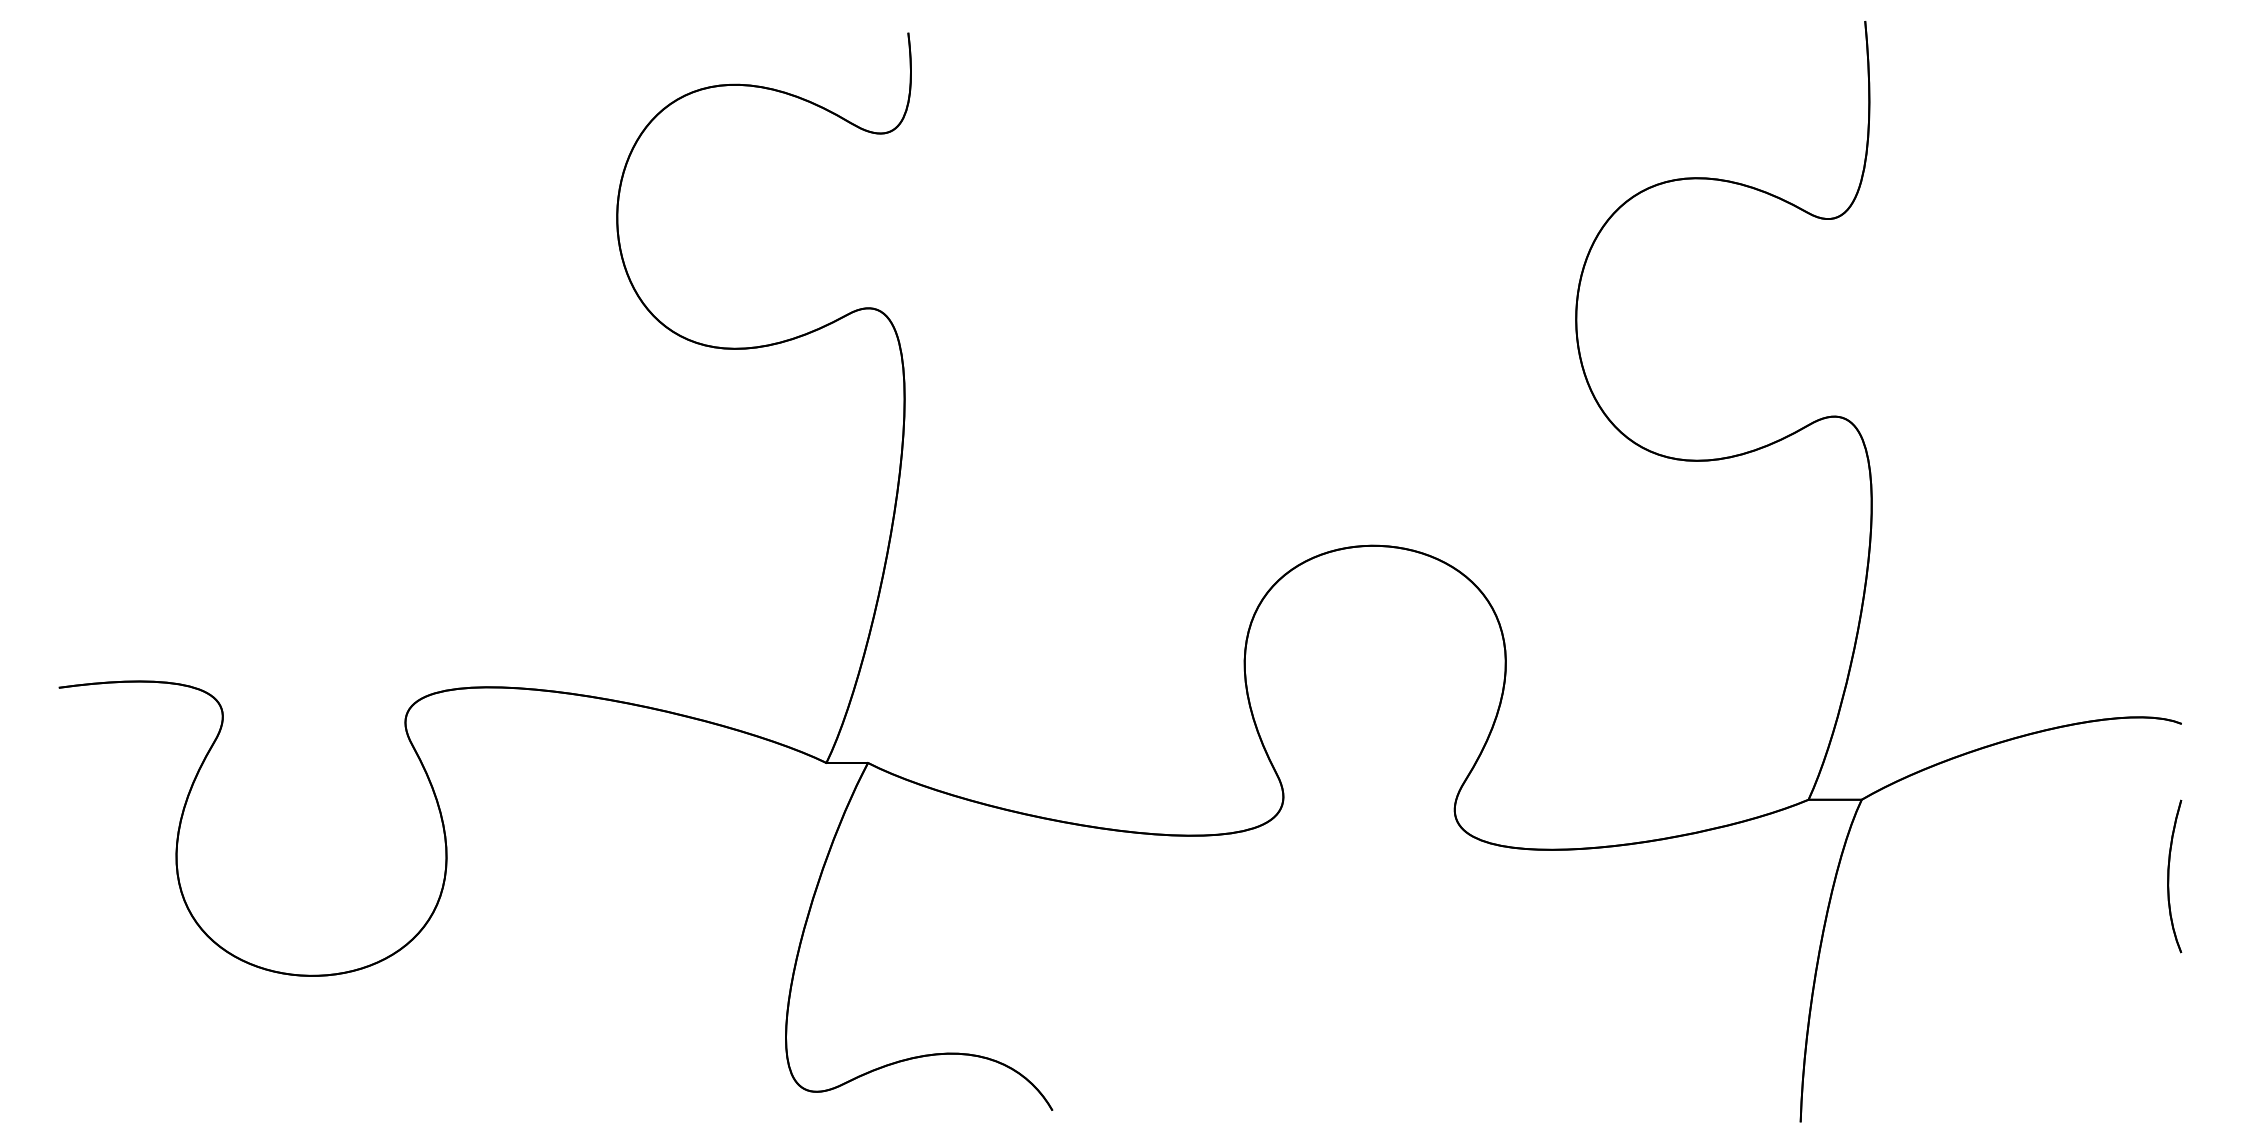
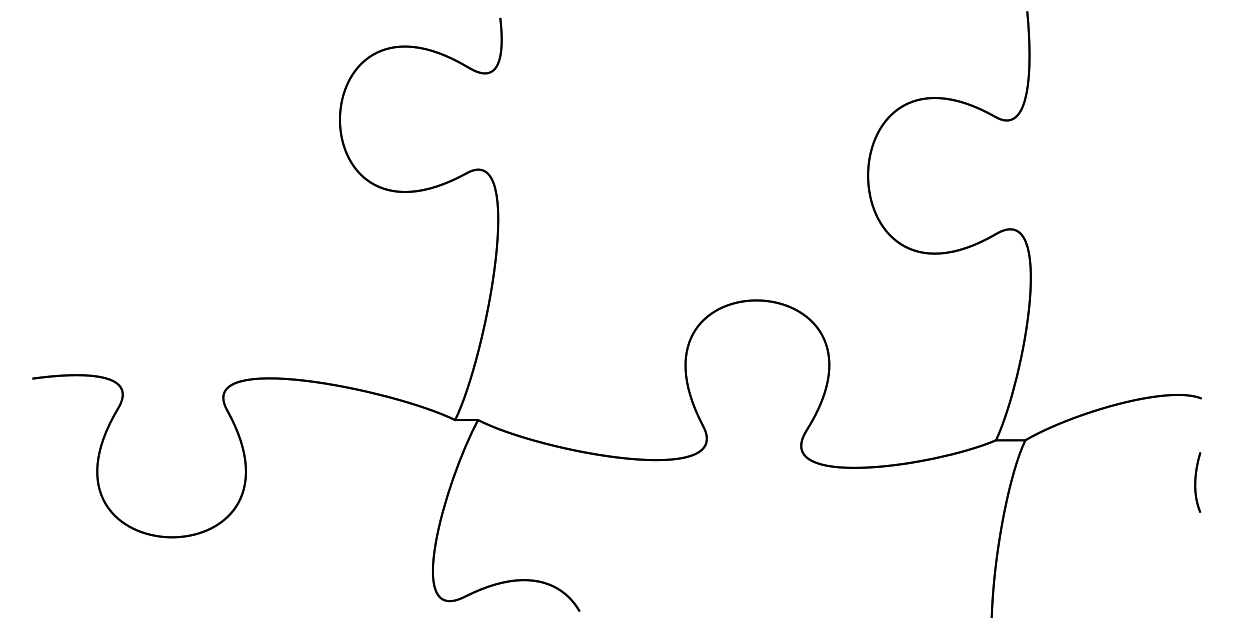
part: (2174, 876) -> (1197, 482), size x0.71

